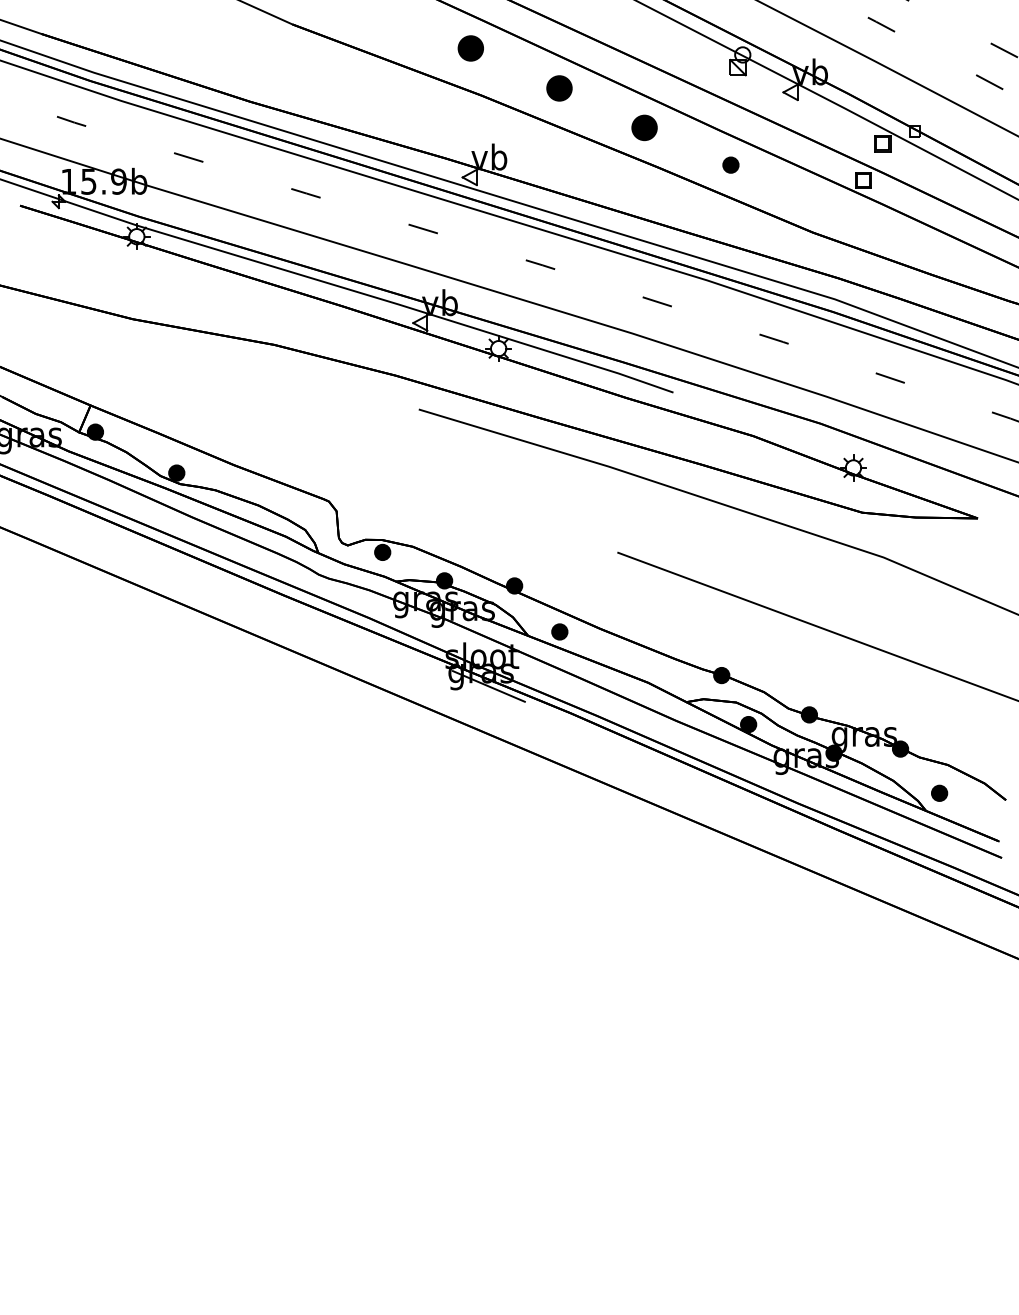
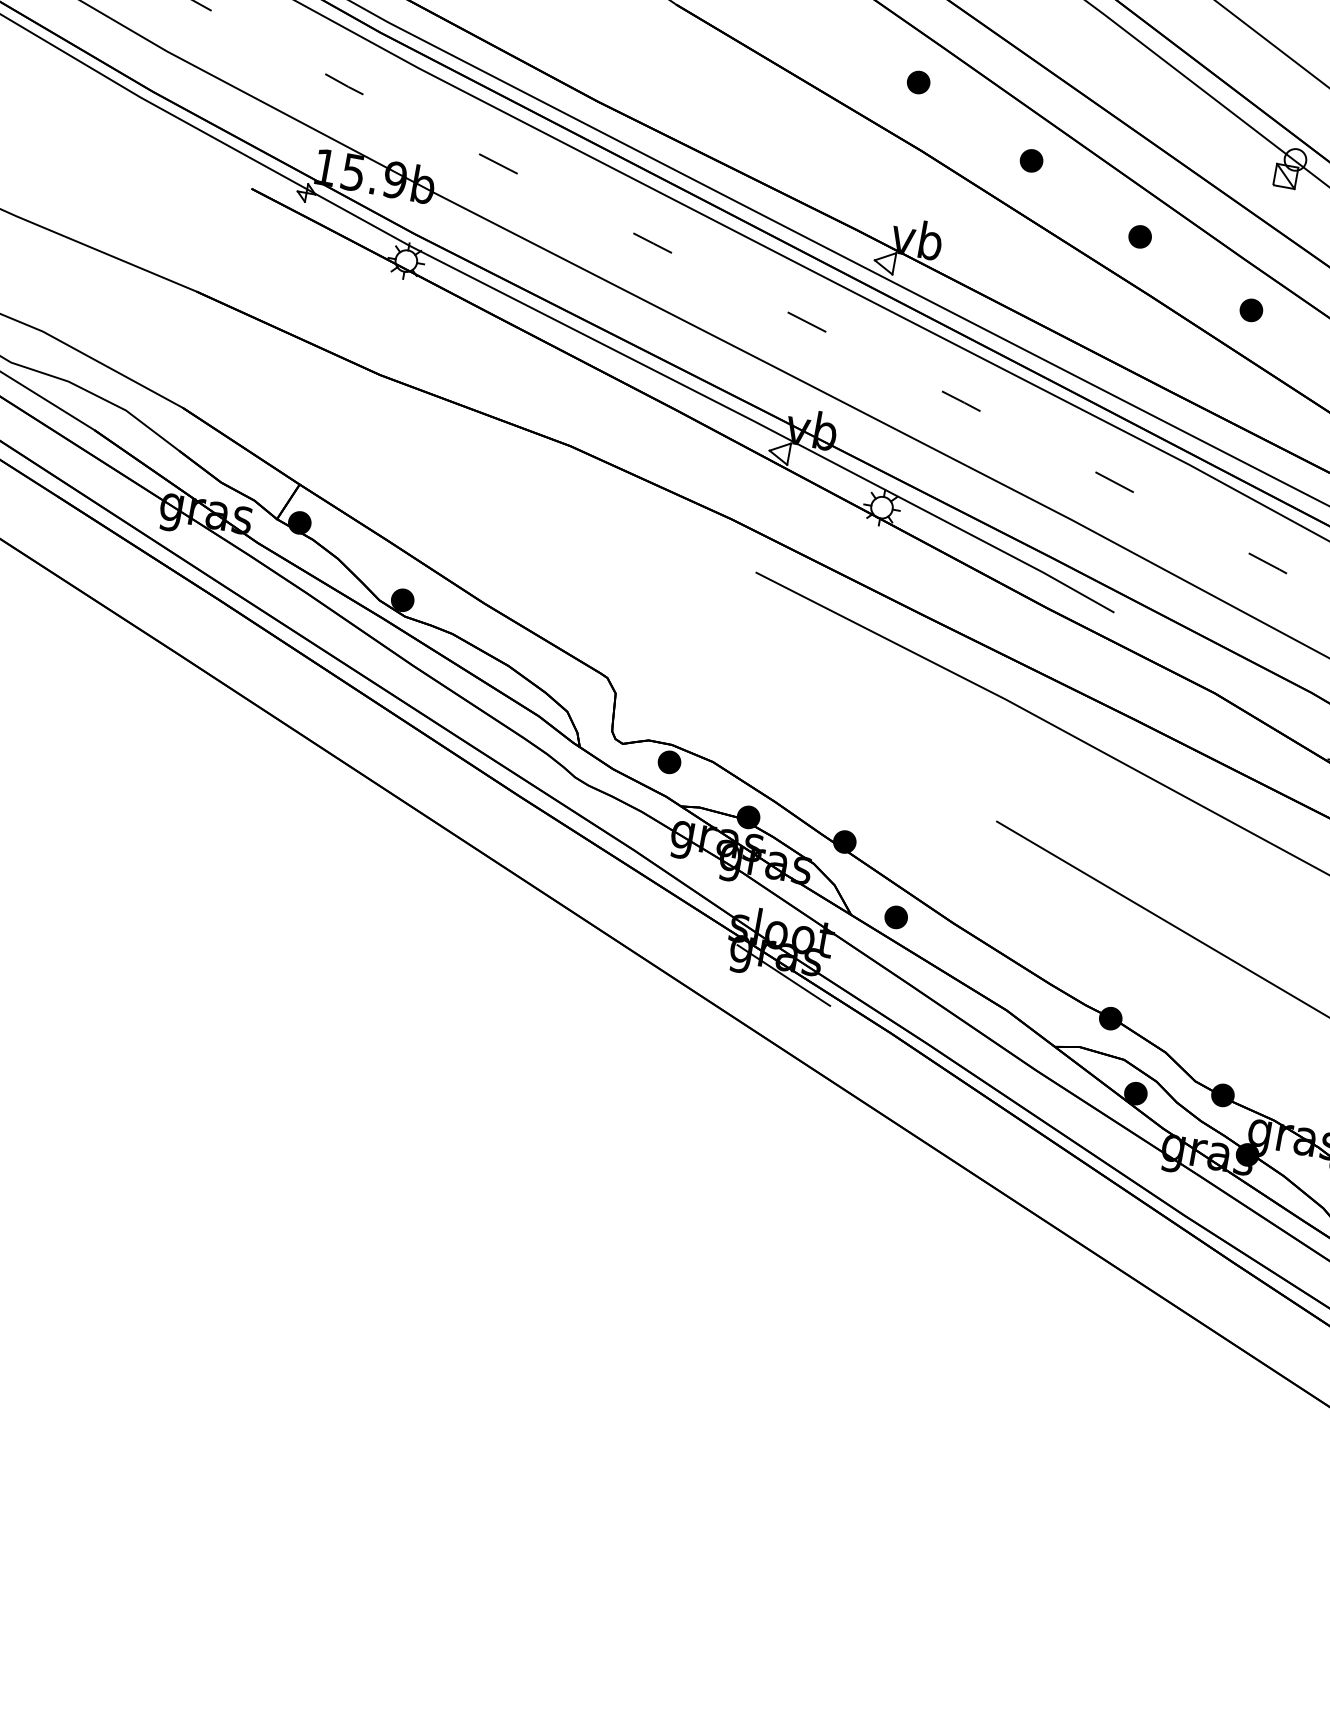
part: (470, 47) -> (918, 81), size x0.62
part: (558, 88) -> (1030, 160), size x0.62
part: (643, 127) -> (1139, 236), size x0.62

